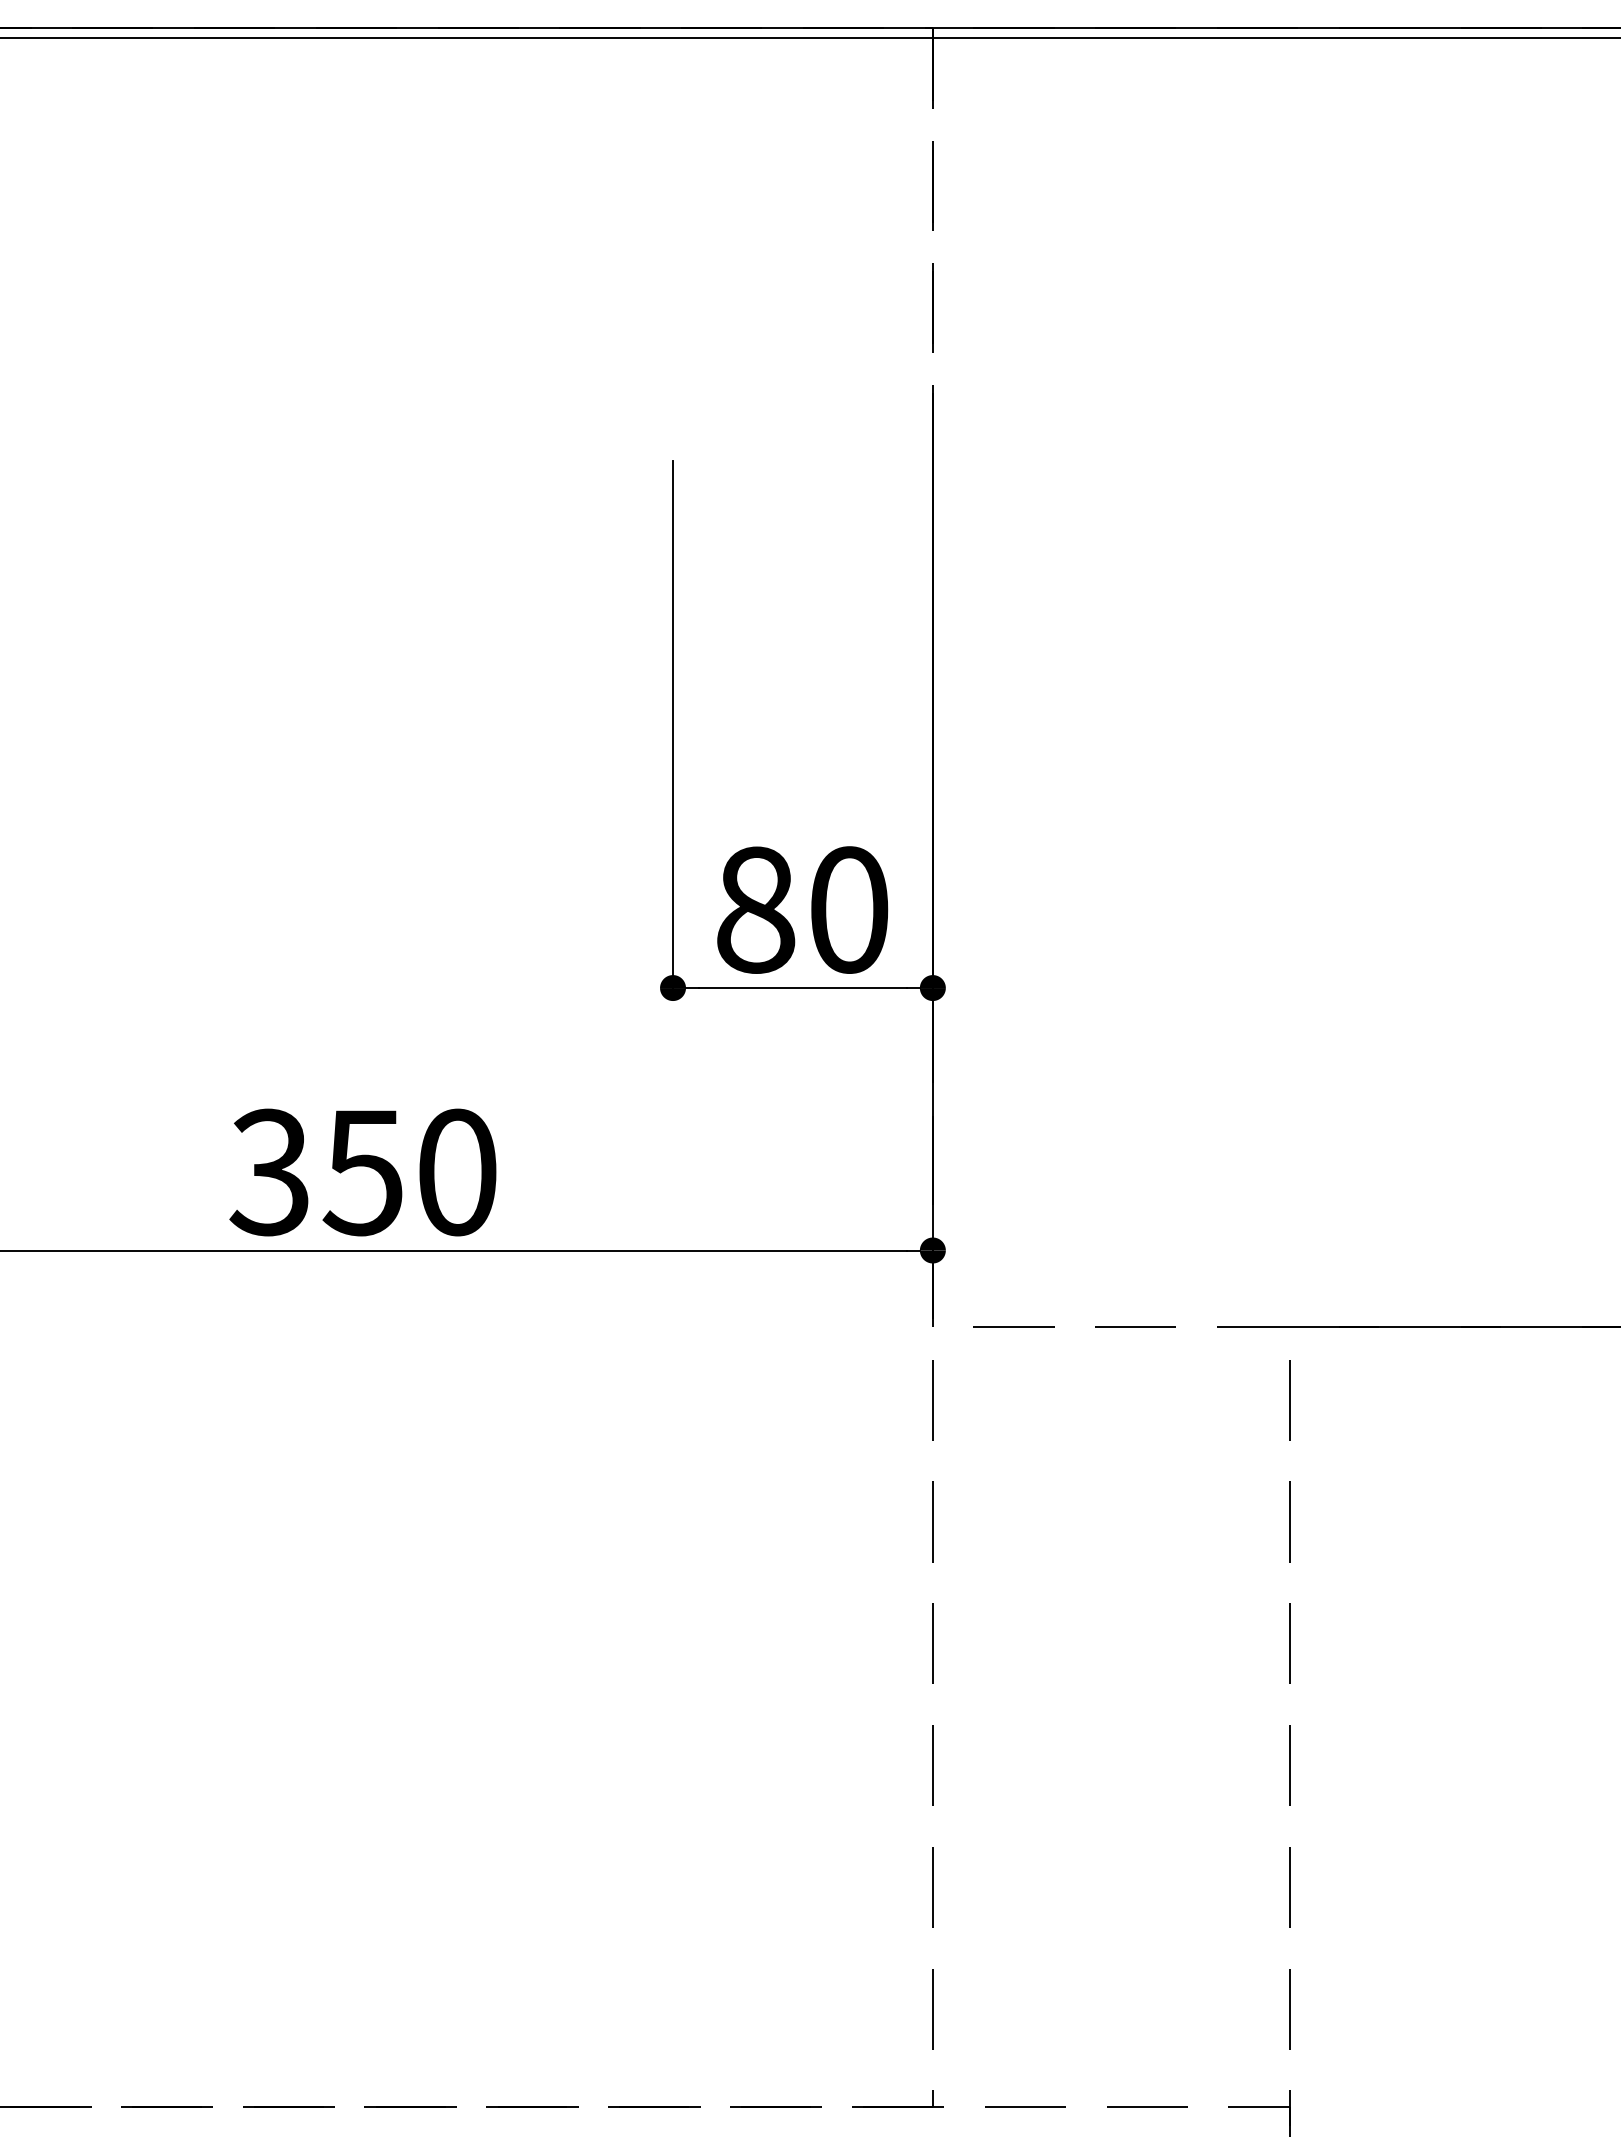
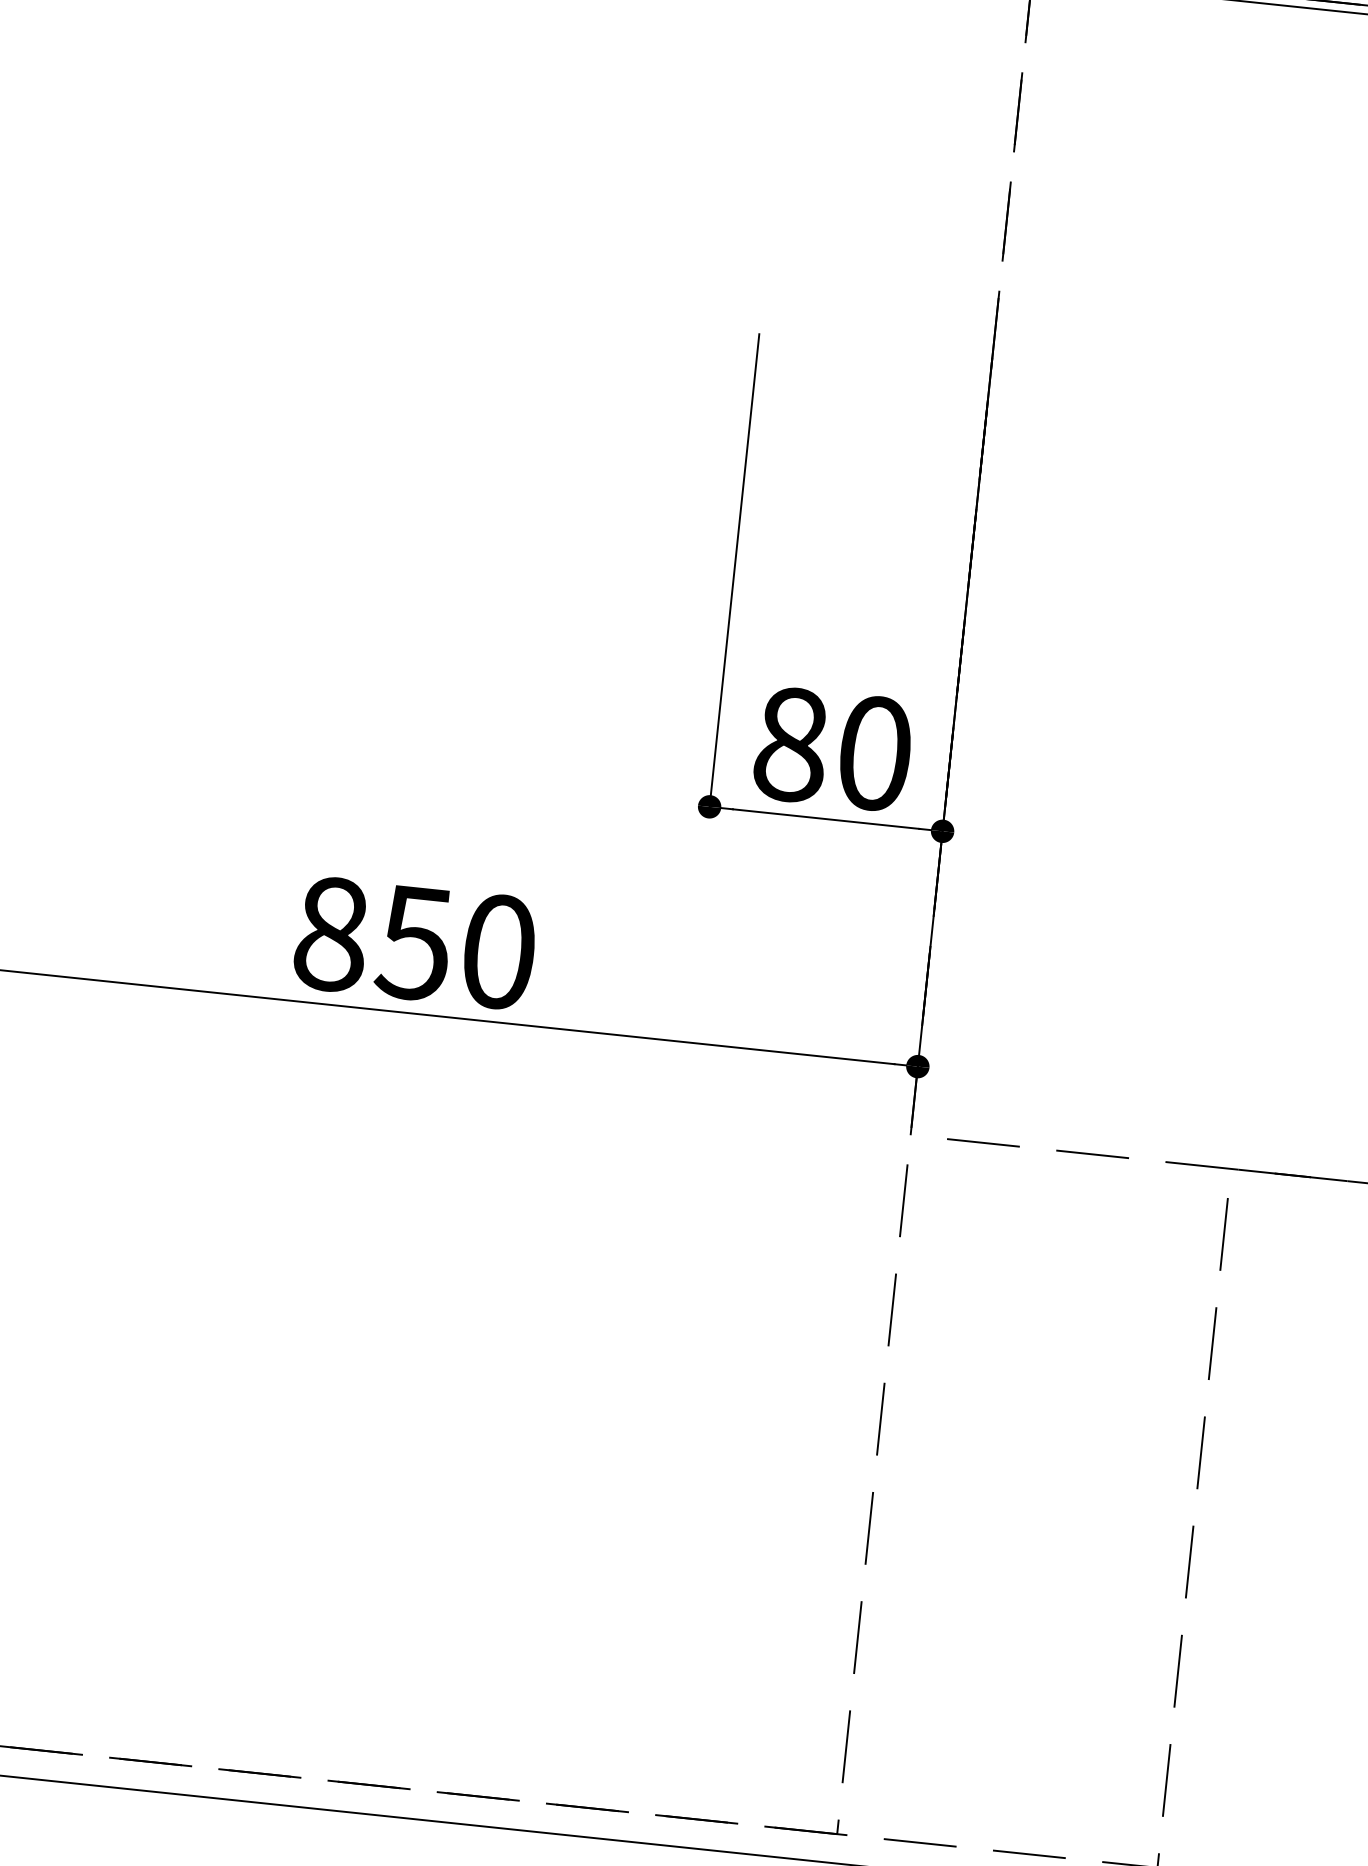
text: (269, 1172) -> (330, 934), 350 -> 850

